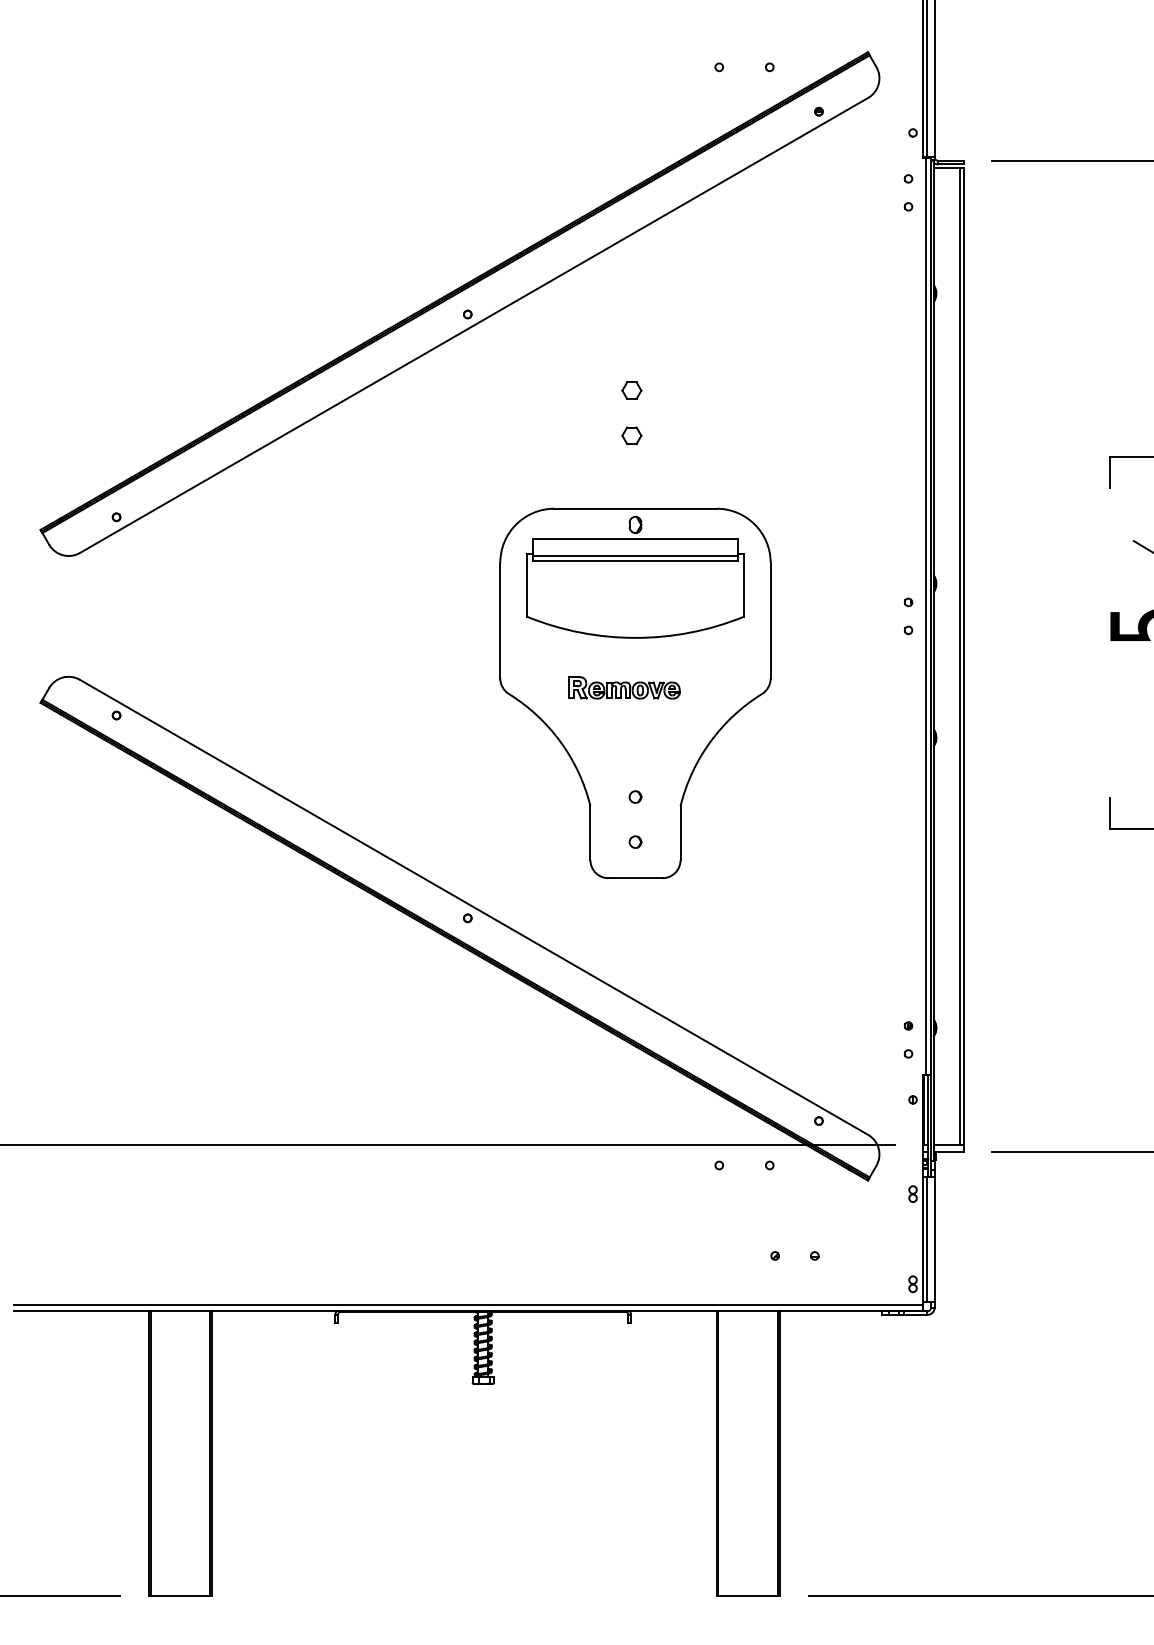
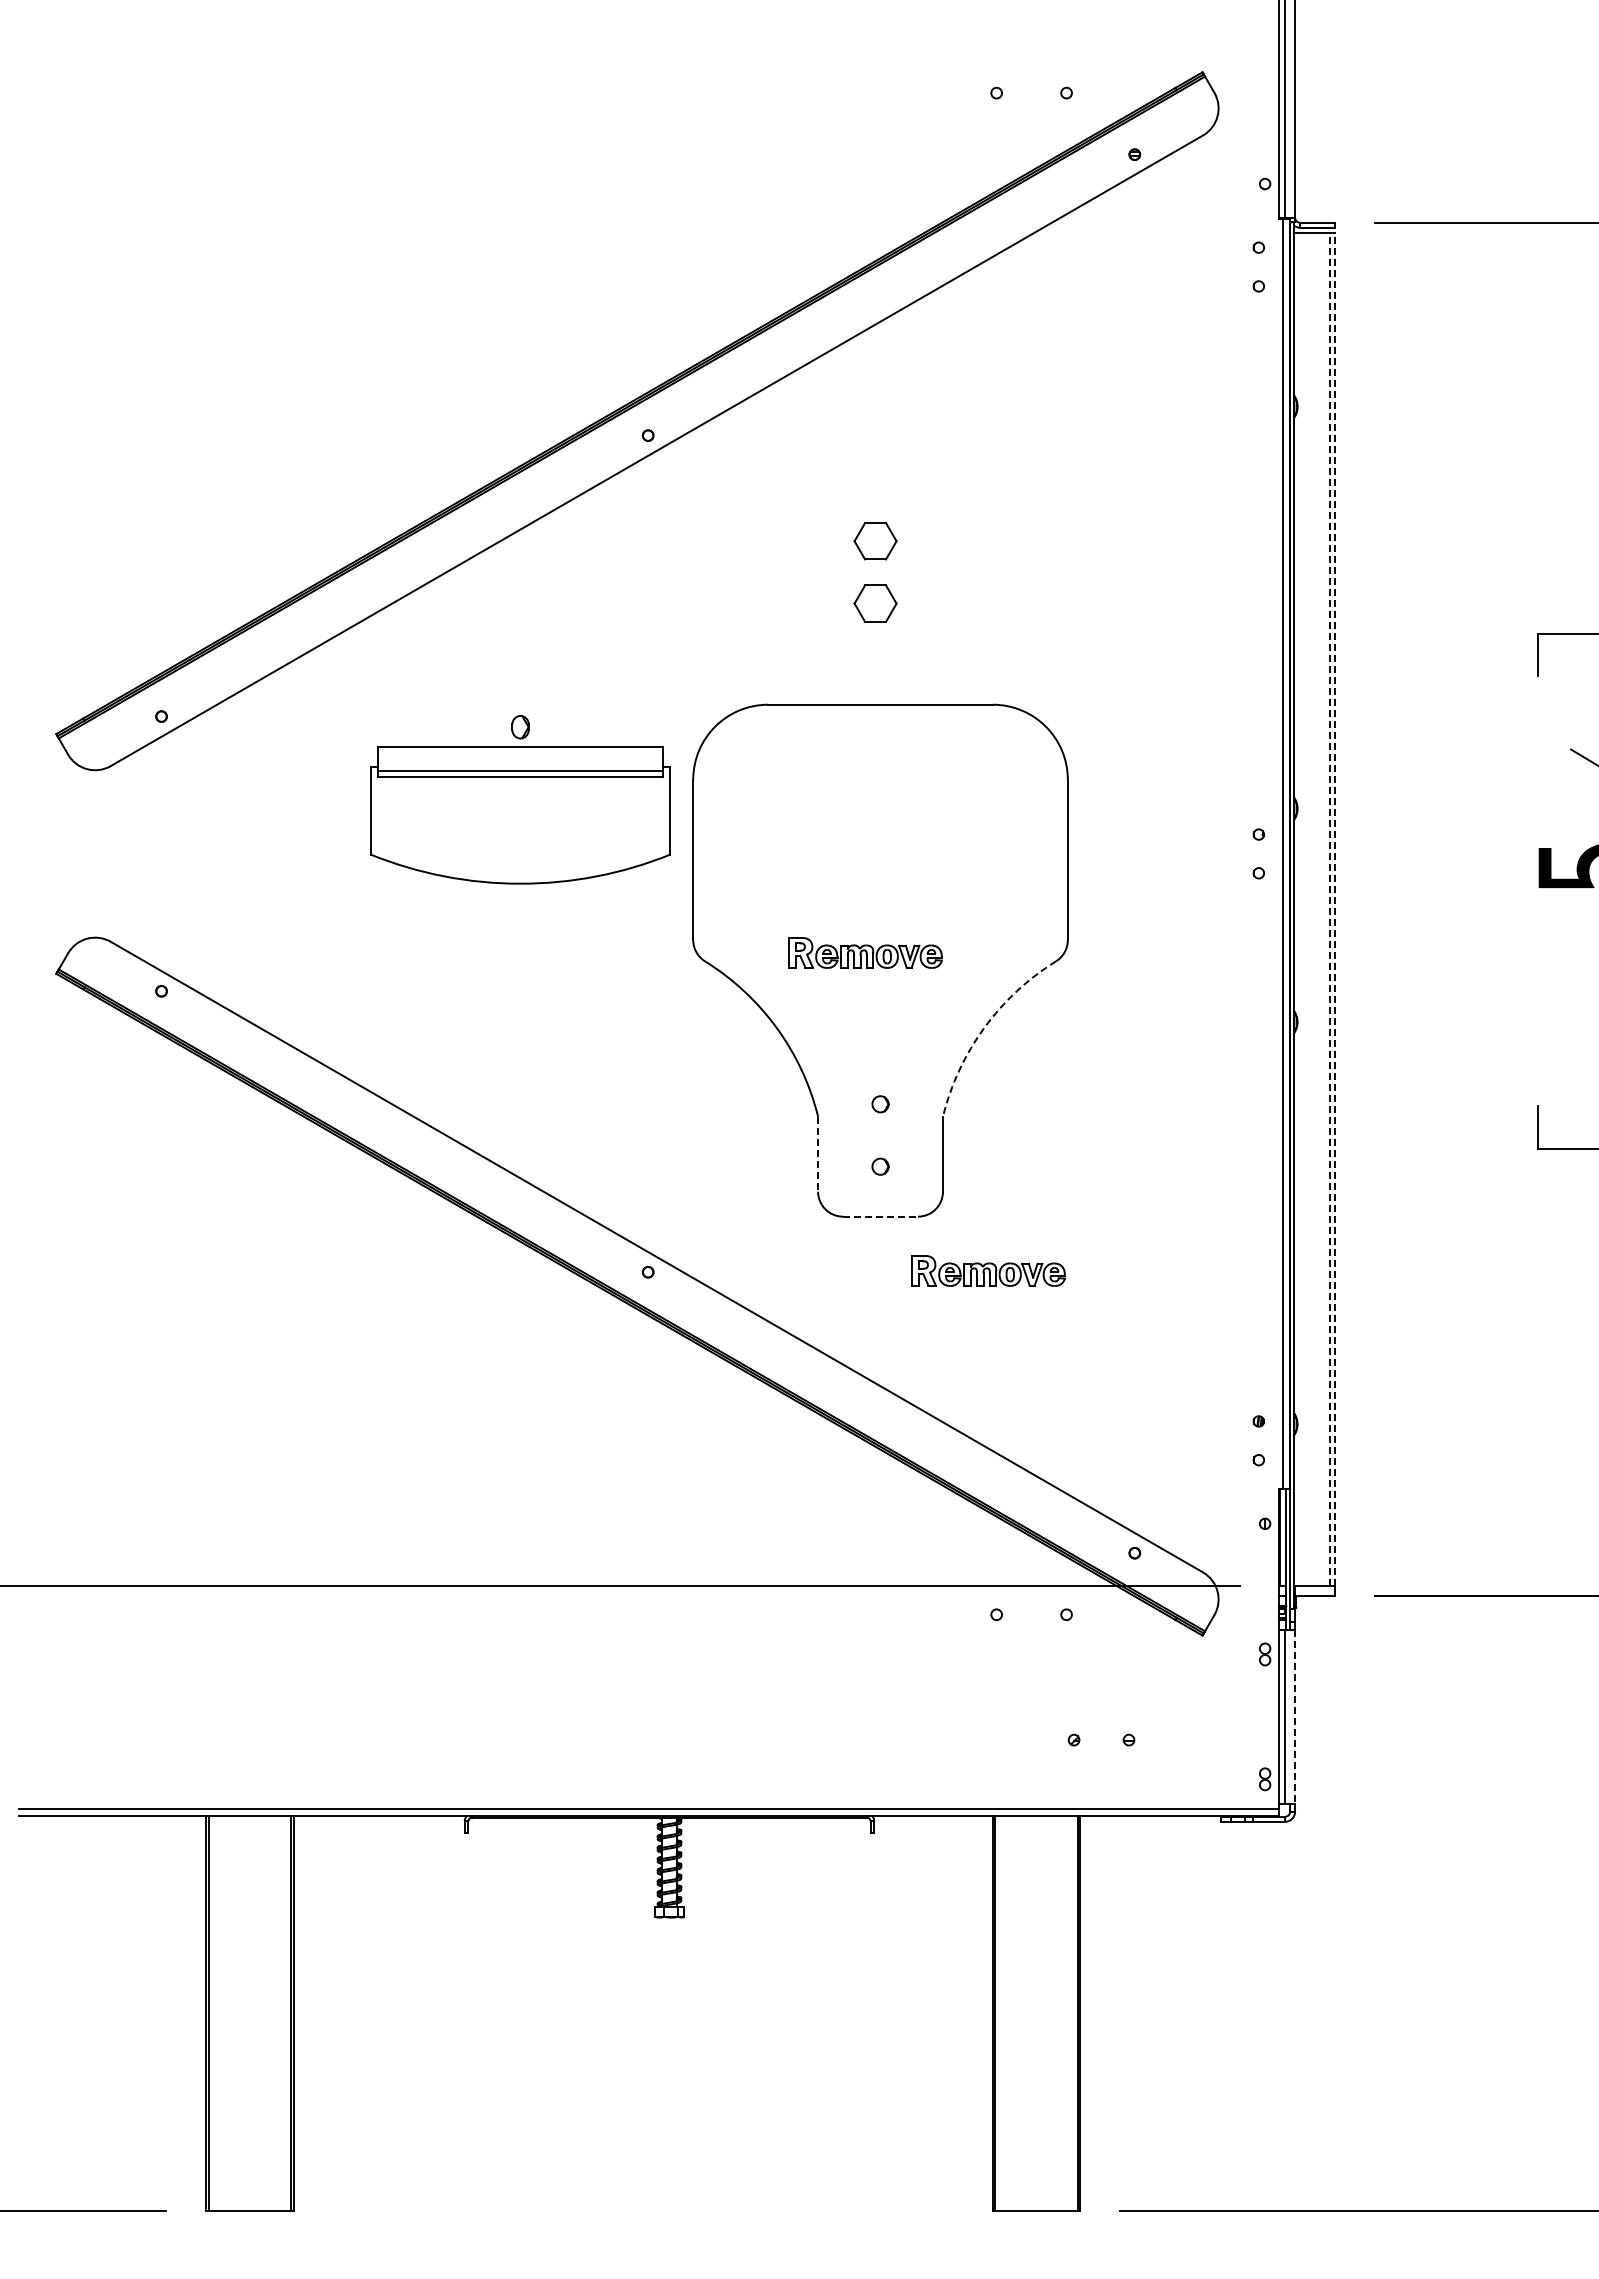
part: (631, 390) -> (875, 540), size x1.6
part: (631, 435) -> (875, 603), size x1.6
part: (635, 577) -> (520, 799), moved
line: (959, 656) -> (1329, 909), solid -> dashed
line: (963, 656) -> (1335, 909), solid -> dashed
arc: (710, 742) -> (984, 1028), solid -> dashed
line: (590, 833) -> (818, 1154), solid -> dashed
line: (636, 878) -> (881, 1216), solid -> dashed
part: (713, 917) -> (988, 1270), added
line: (934, 1239) -> (1295, 1717), solid -> dashed

